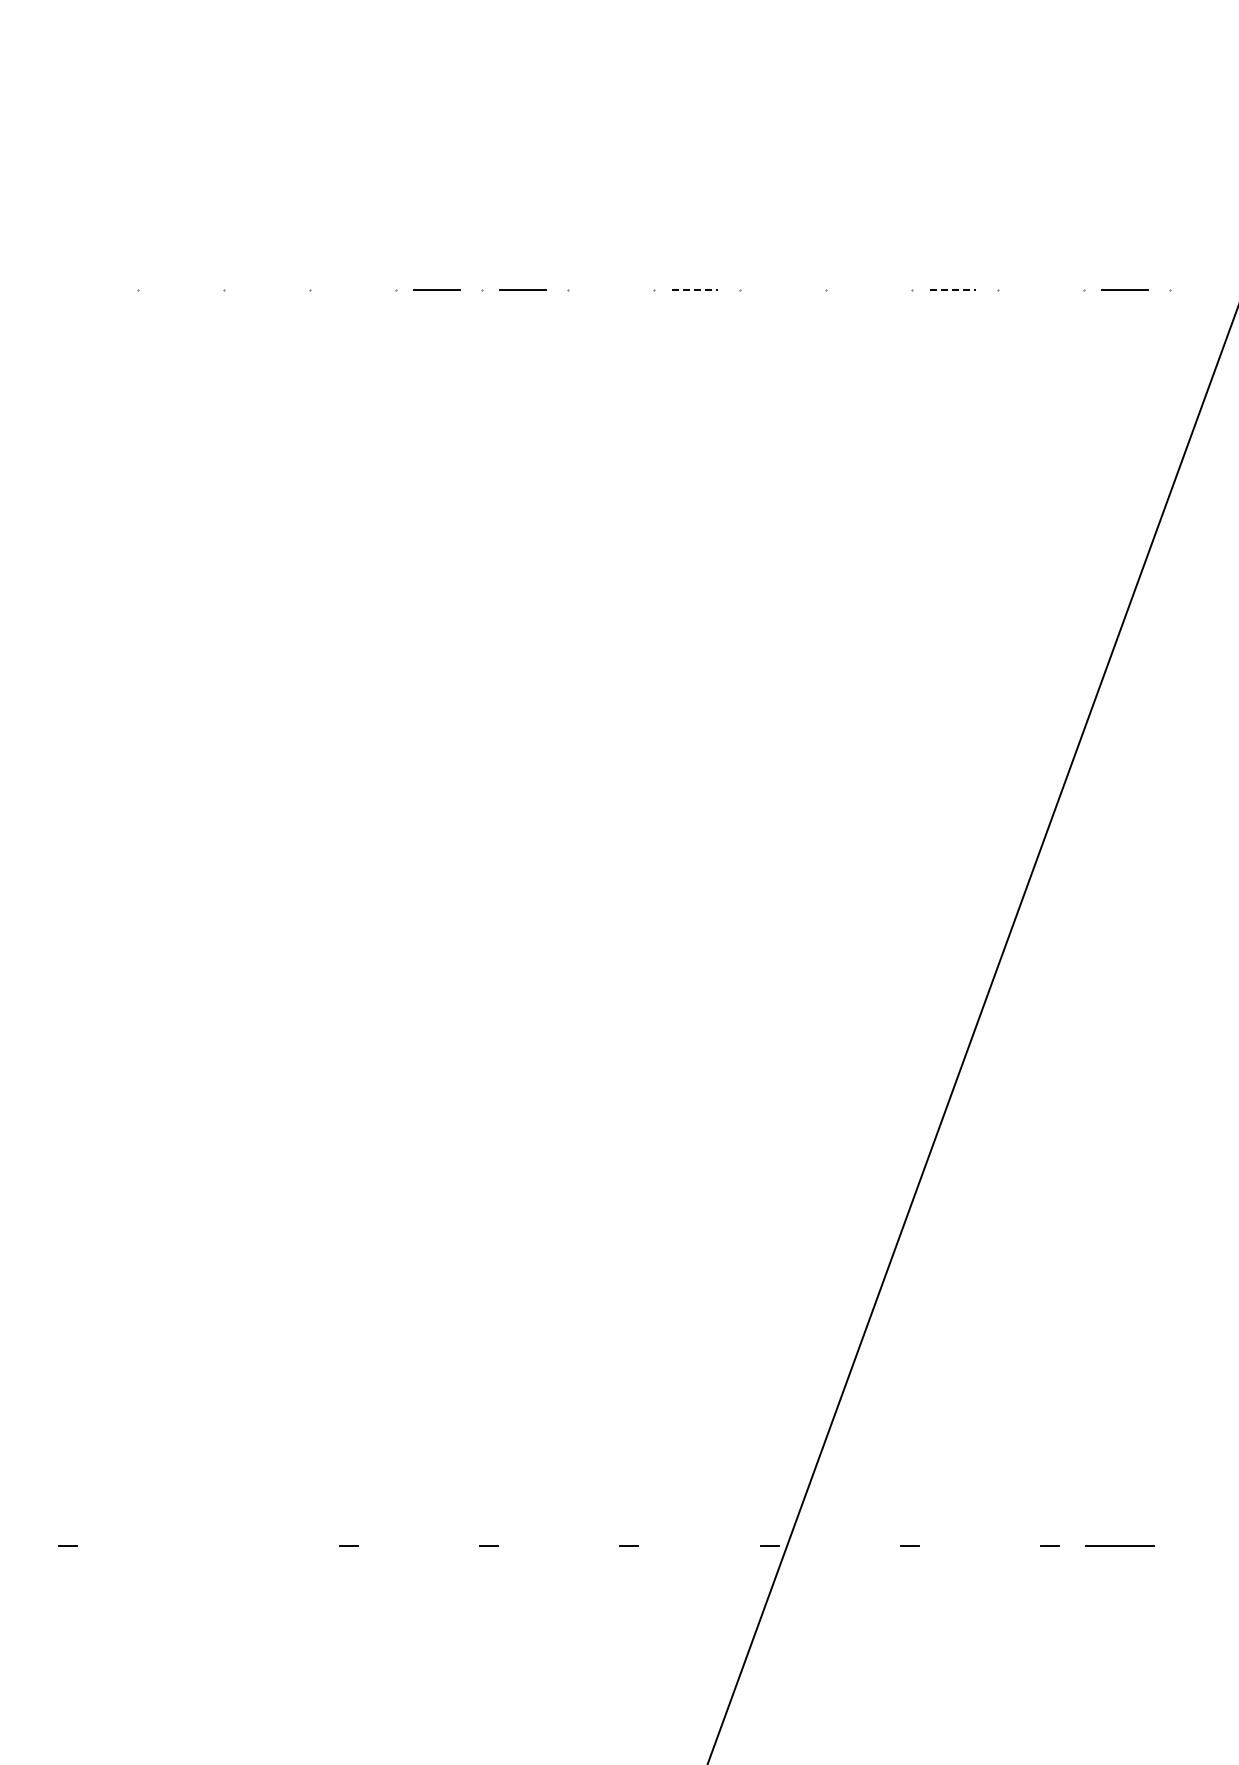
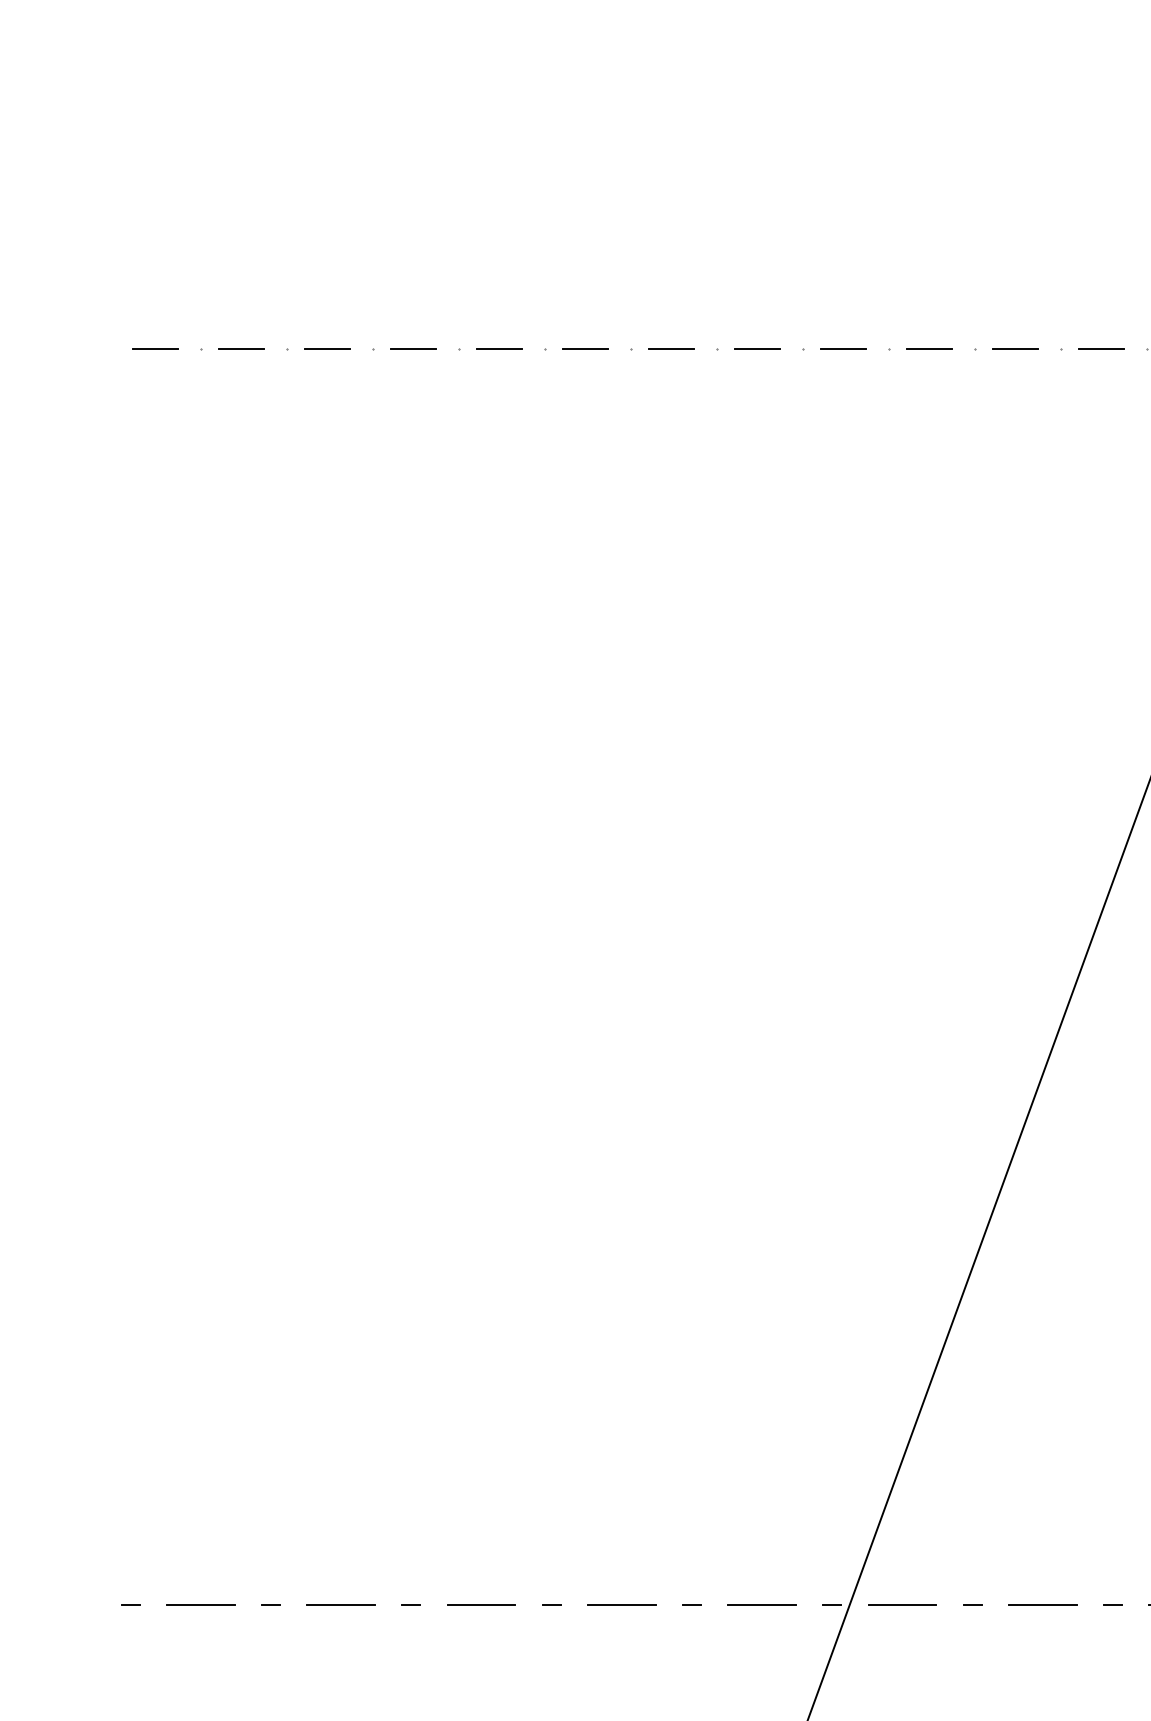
line: (608, 289) -> (671, 348), added
line: (92, 290) -> (155, 349), added
line: (178, 290) -> (241, 349), added
line: (264, 290) -> (327, 349), added
line: (350, 290) -> (413, 349), added
line: (694, 290) -> (757, 349), dashed -> solid
line: (780, 290) -> (843, 349), added
line: (866, 290) -> (929, 349), added
line: (952, 290) -> (1015, 349), dashed -> solid
line: (1038, 290) -> (1101, 349), added
line: (137, 1545) -> (200, 1604), added
line: (208, 1545) -> (271, 1604), added
line: (278, 1546) -> (341, 1605), added
line: (418, 1546) -> (481, 1605), added
line: (559, 1546) -> (622, 1605), added
line: (699, 1546) -> (762, 1605), added
line: (839, 1546) -> (902, 1605), added
line: (980, 1546) -> (1043, 1605), added

